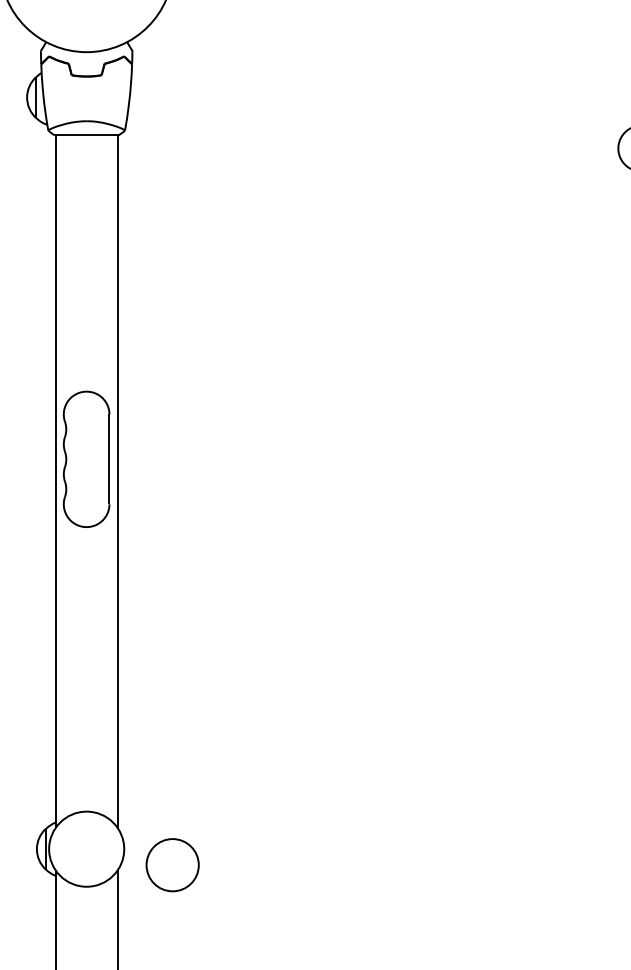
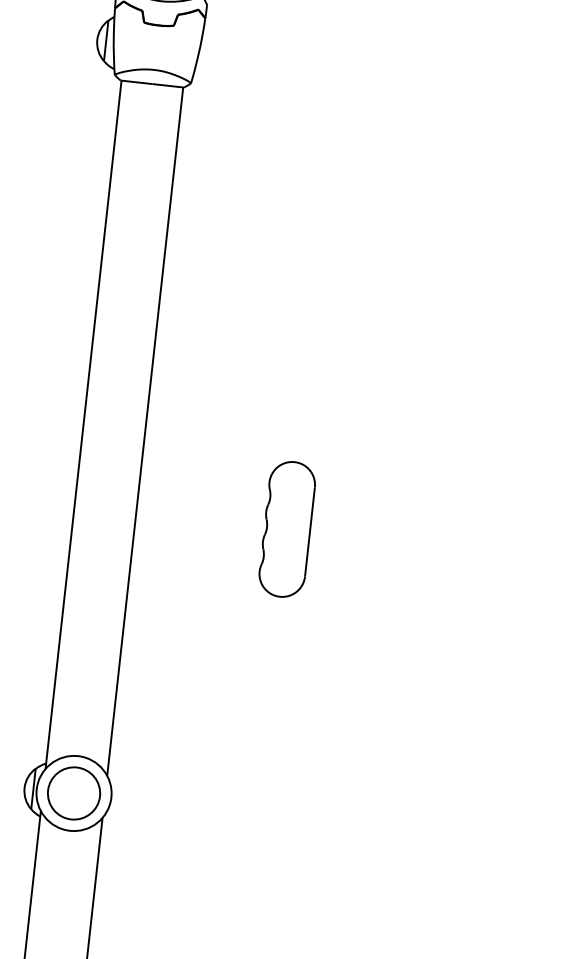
part: (86, 458) -> (287, 528), moved
circle: (172, 865) -> (73, 793), moved

